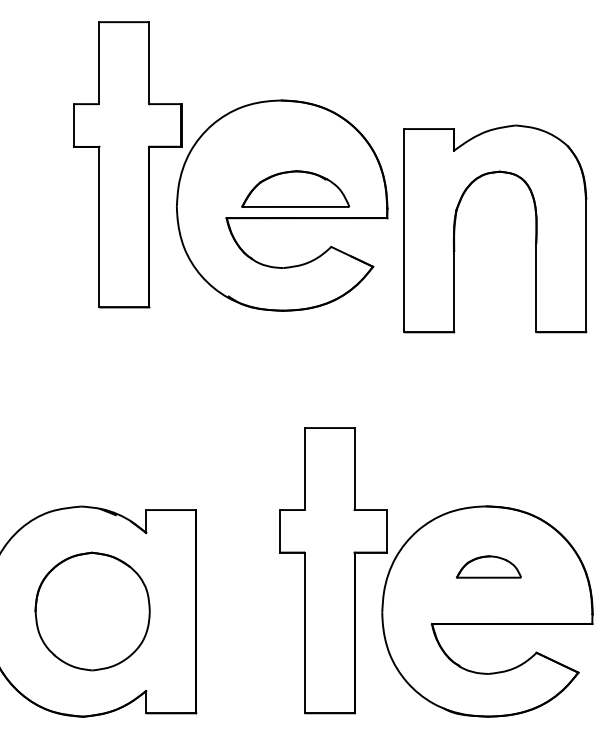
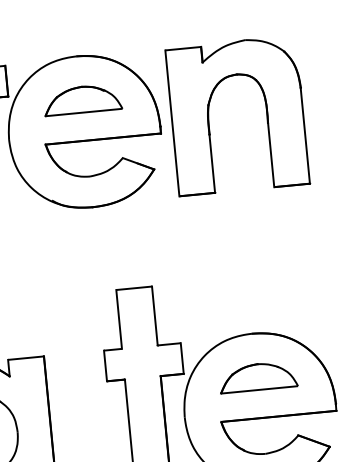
part: (295, 188) -> (82, 99), moved
part: (456, 220) -> (209, 112), moved
part: (488, 566) -> (257, 376), size x1.67

